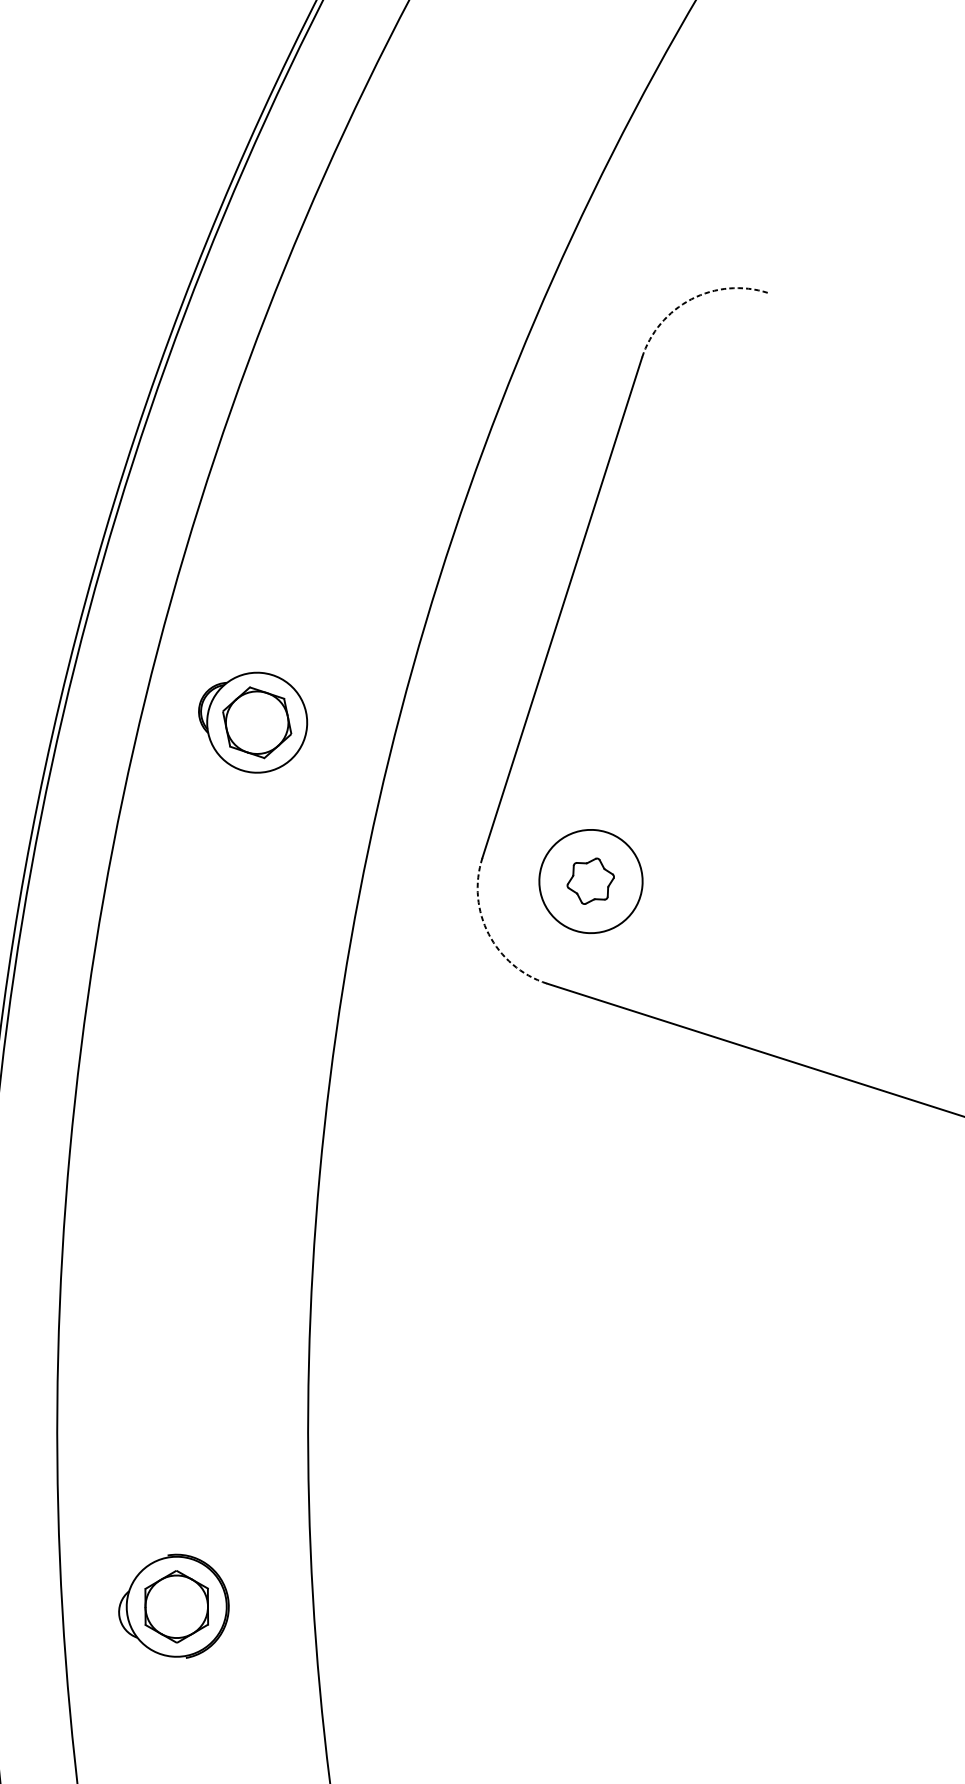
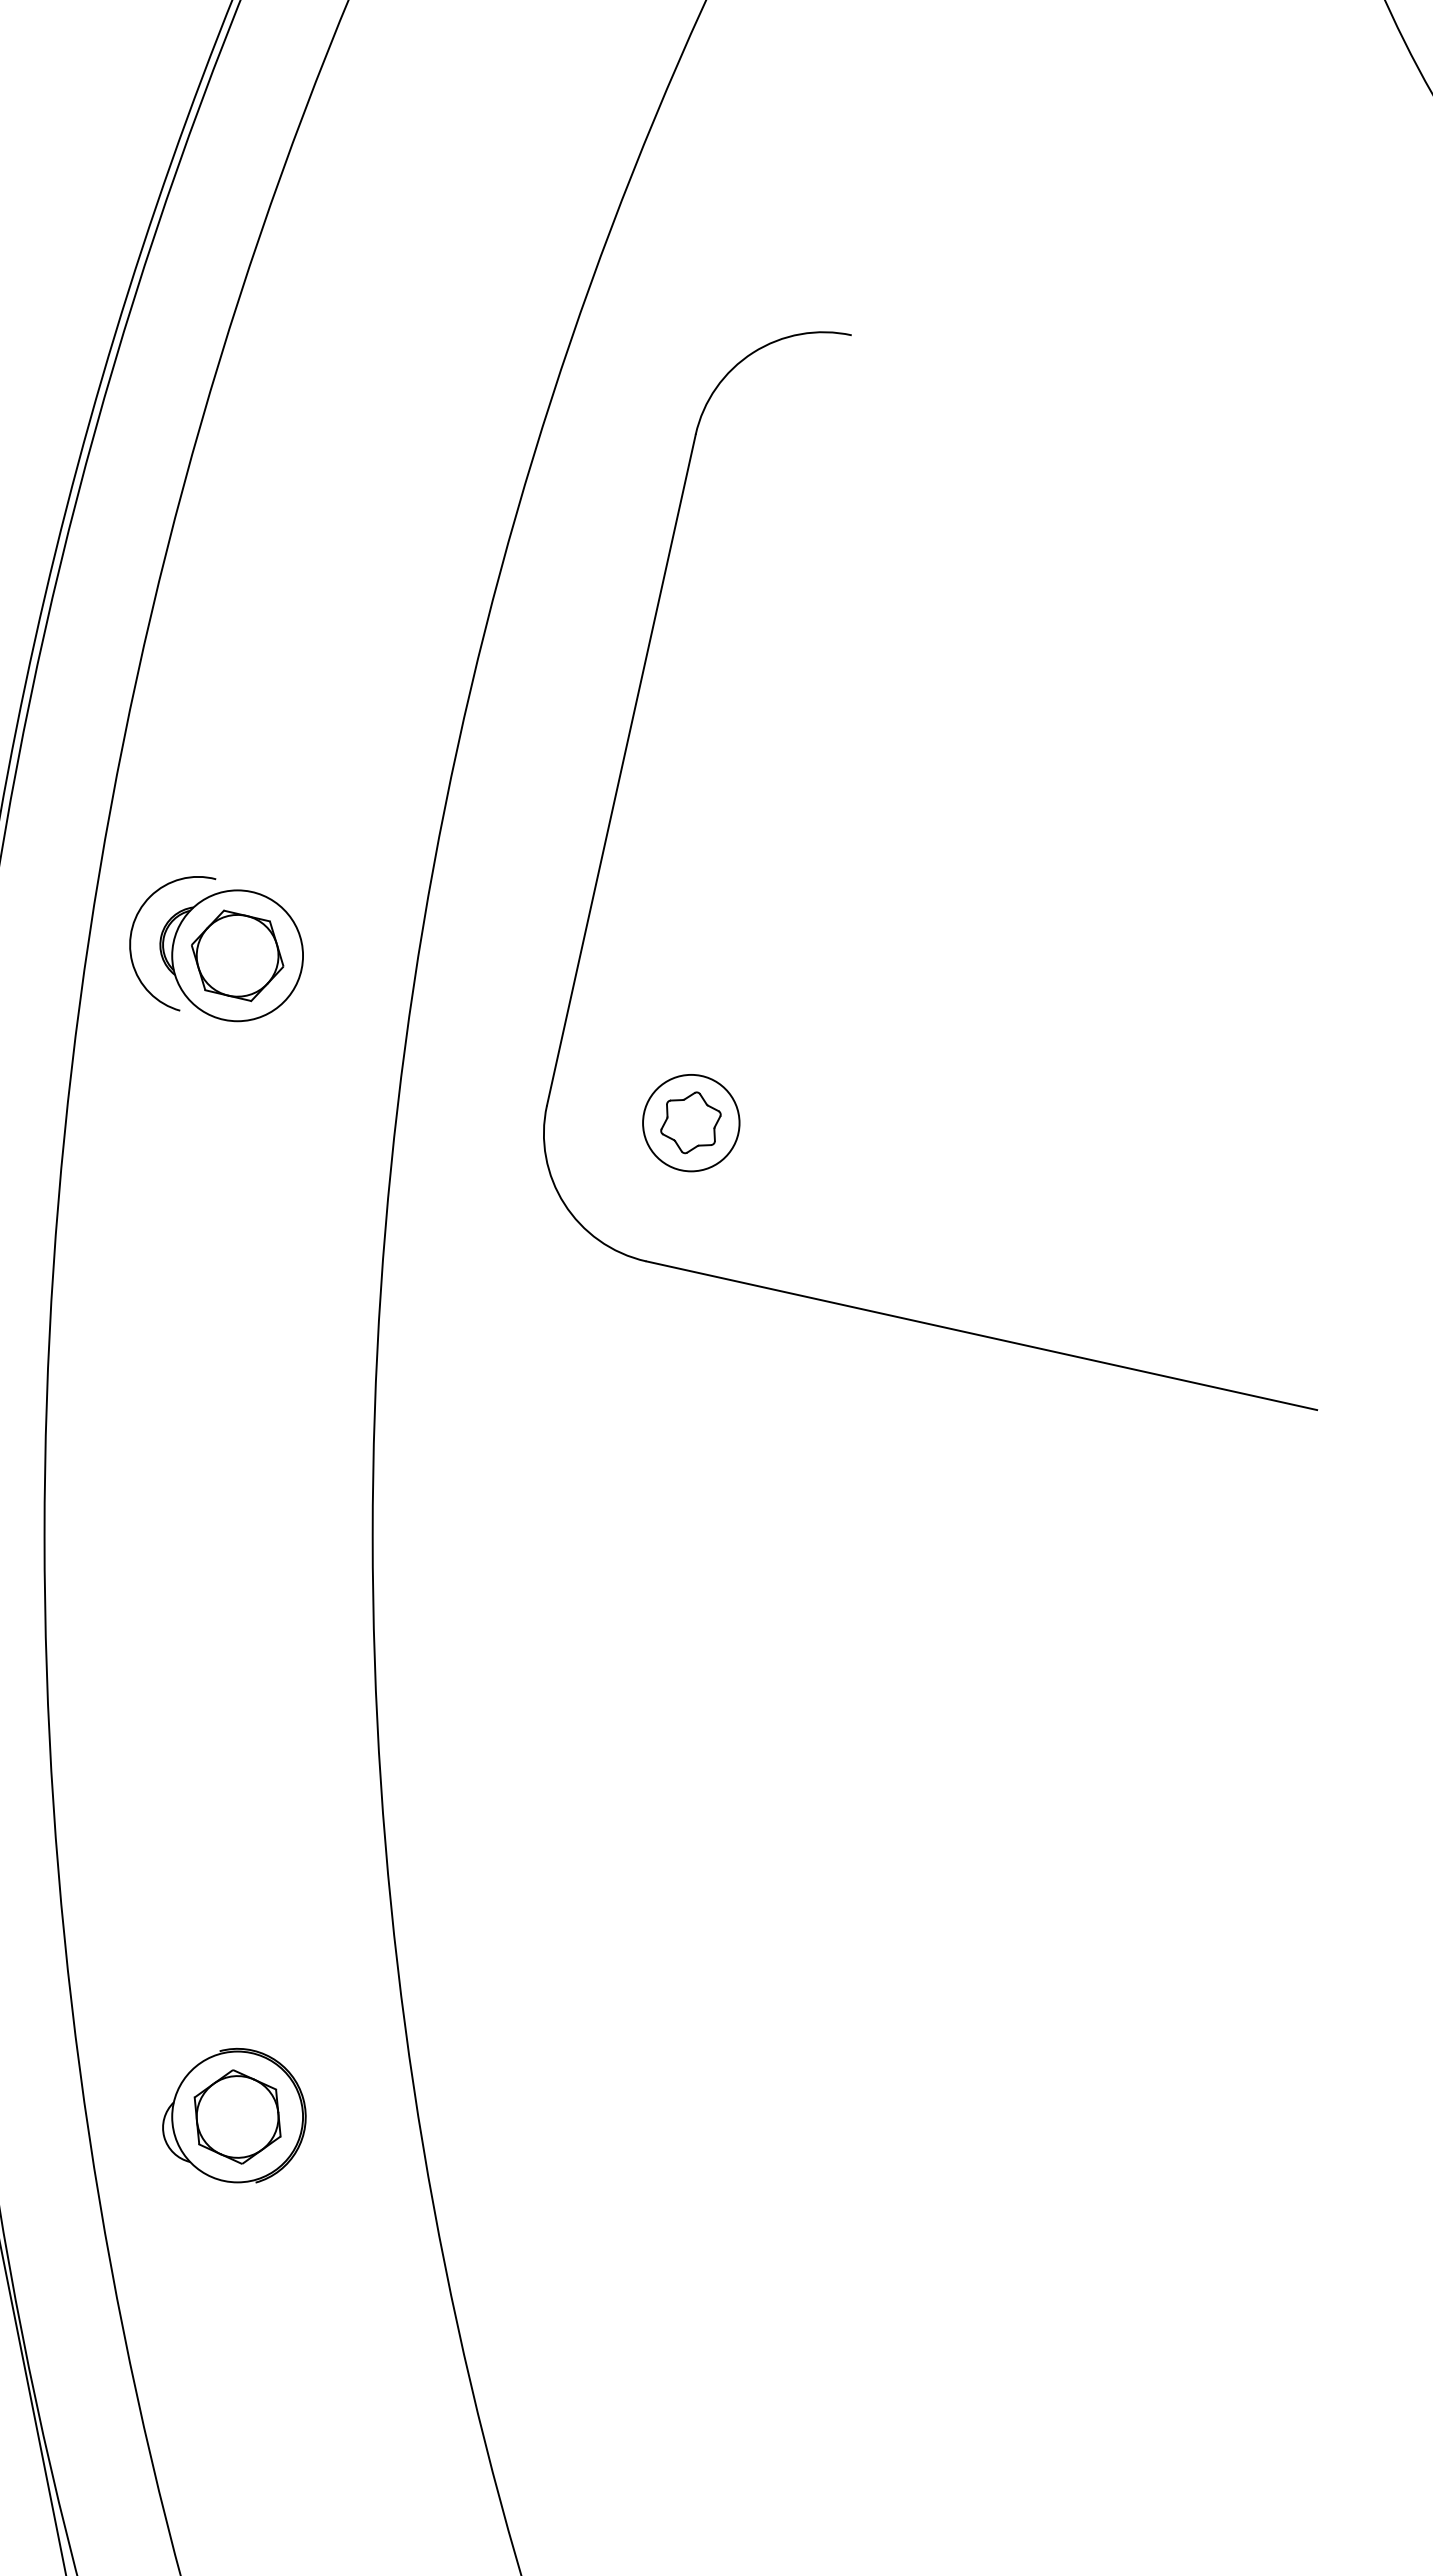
arc: (691, 299) -> (753, 352), dashed -> solid
arc: (177, 705) -> (131, 943), added
circle: (591, 881) -> (691, 1122), size x0.71
arc: (488, 933) -> (564, 1203), dashed -> solid

